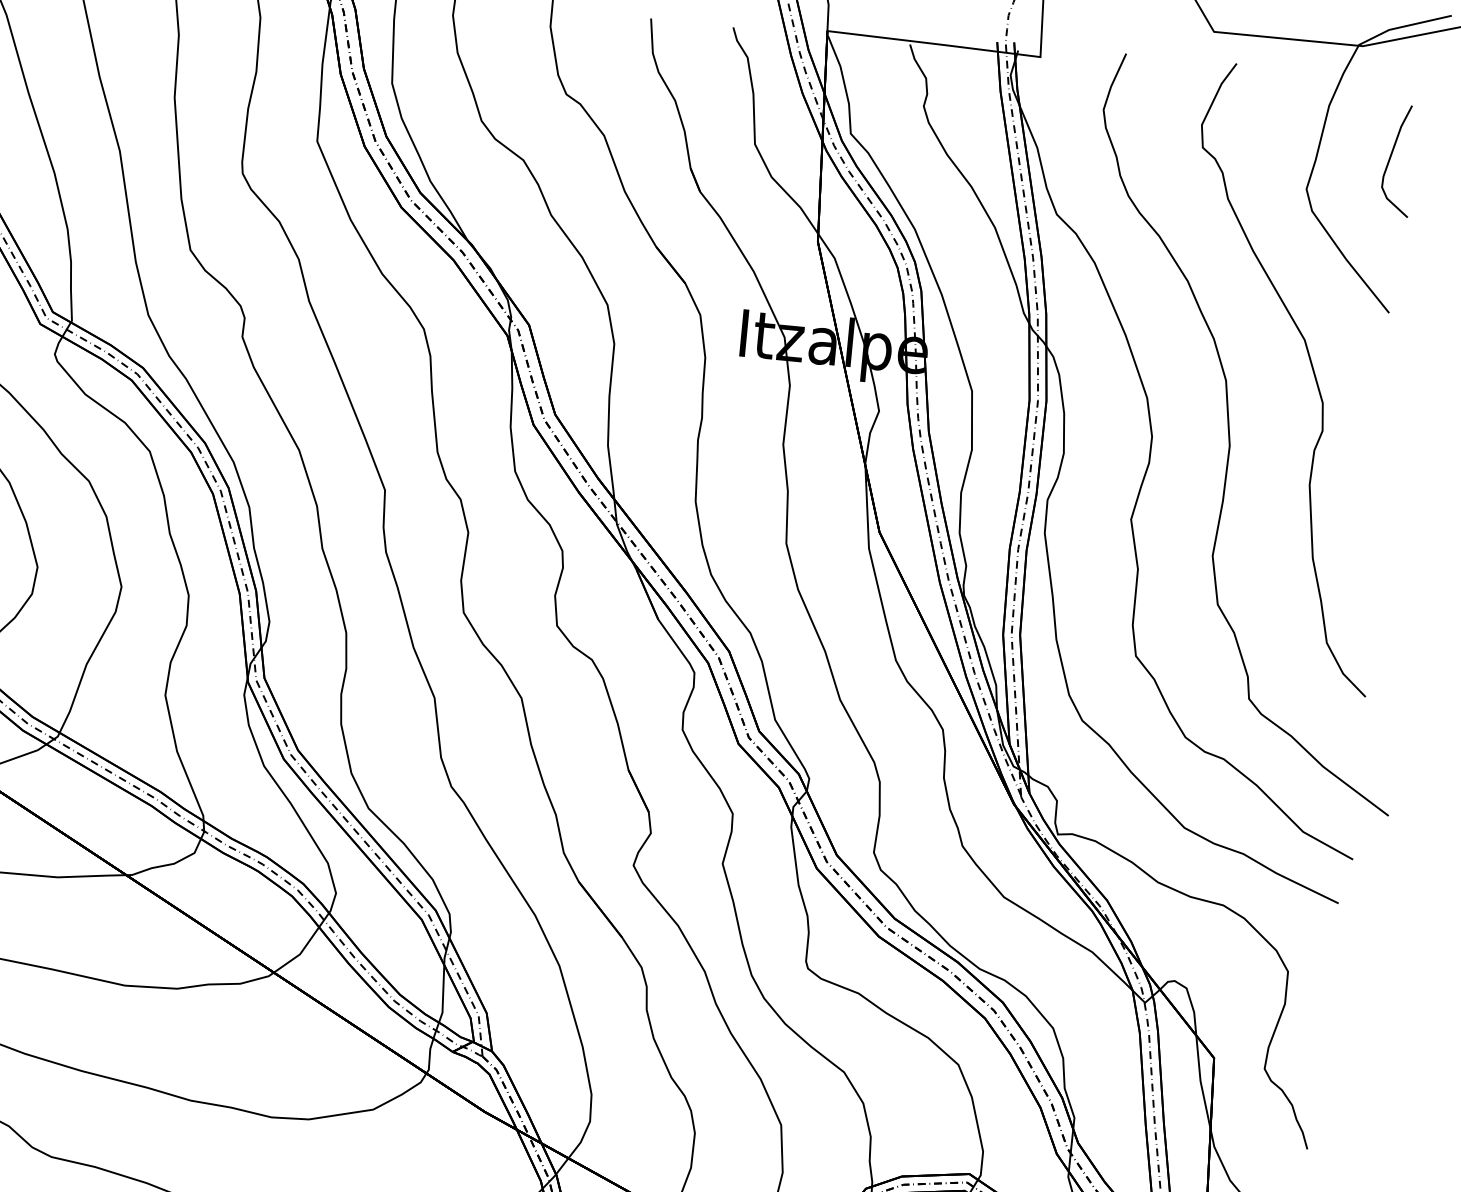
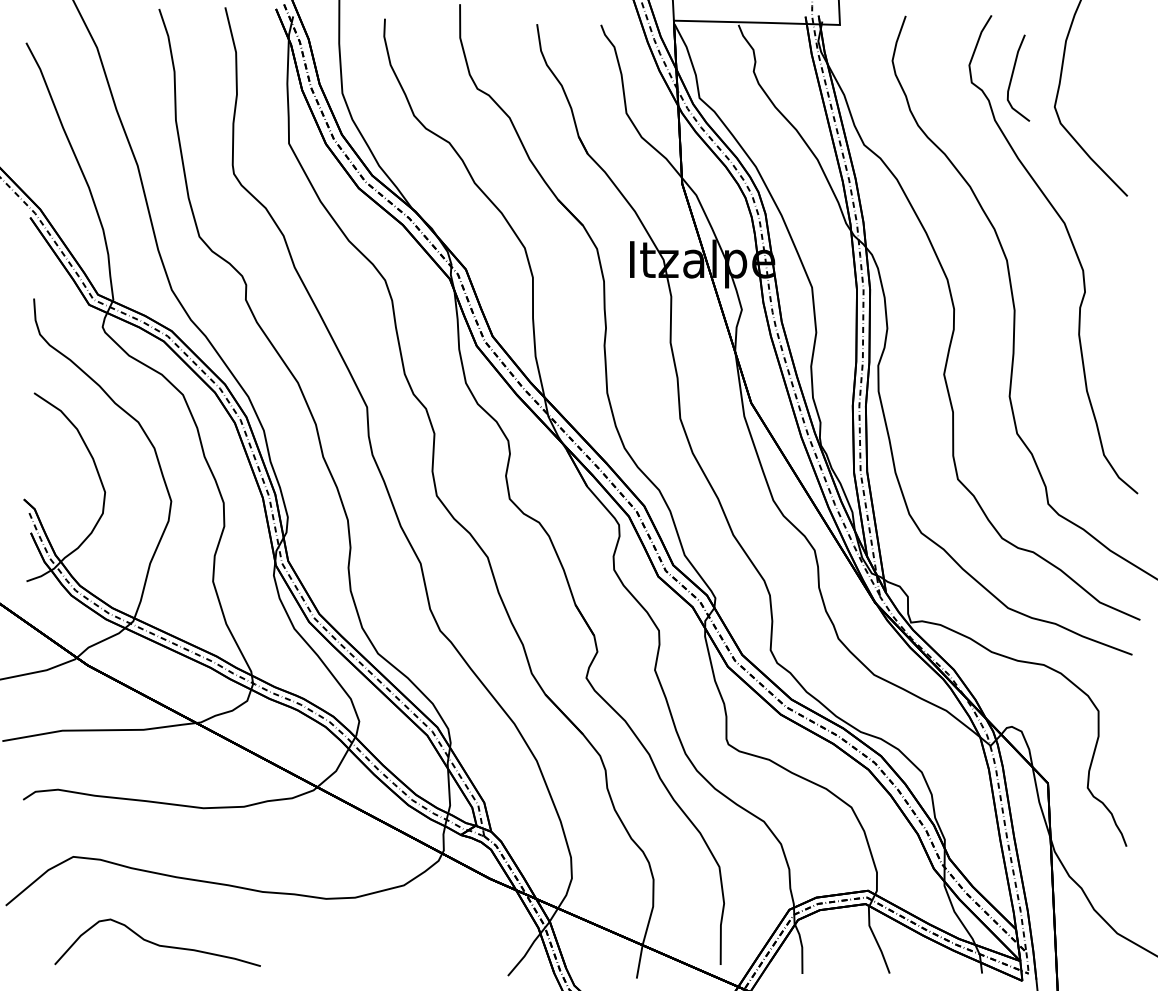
curve: (1392, 156) -> (1013, 75), moved

